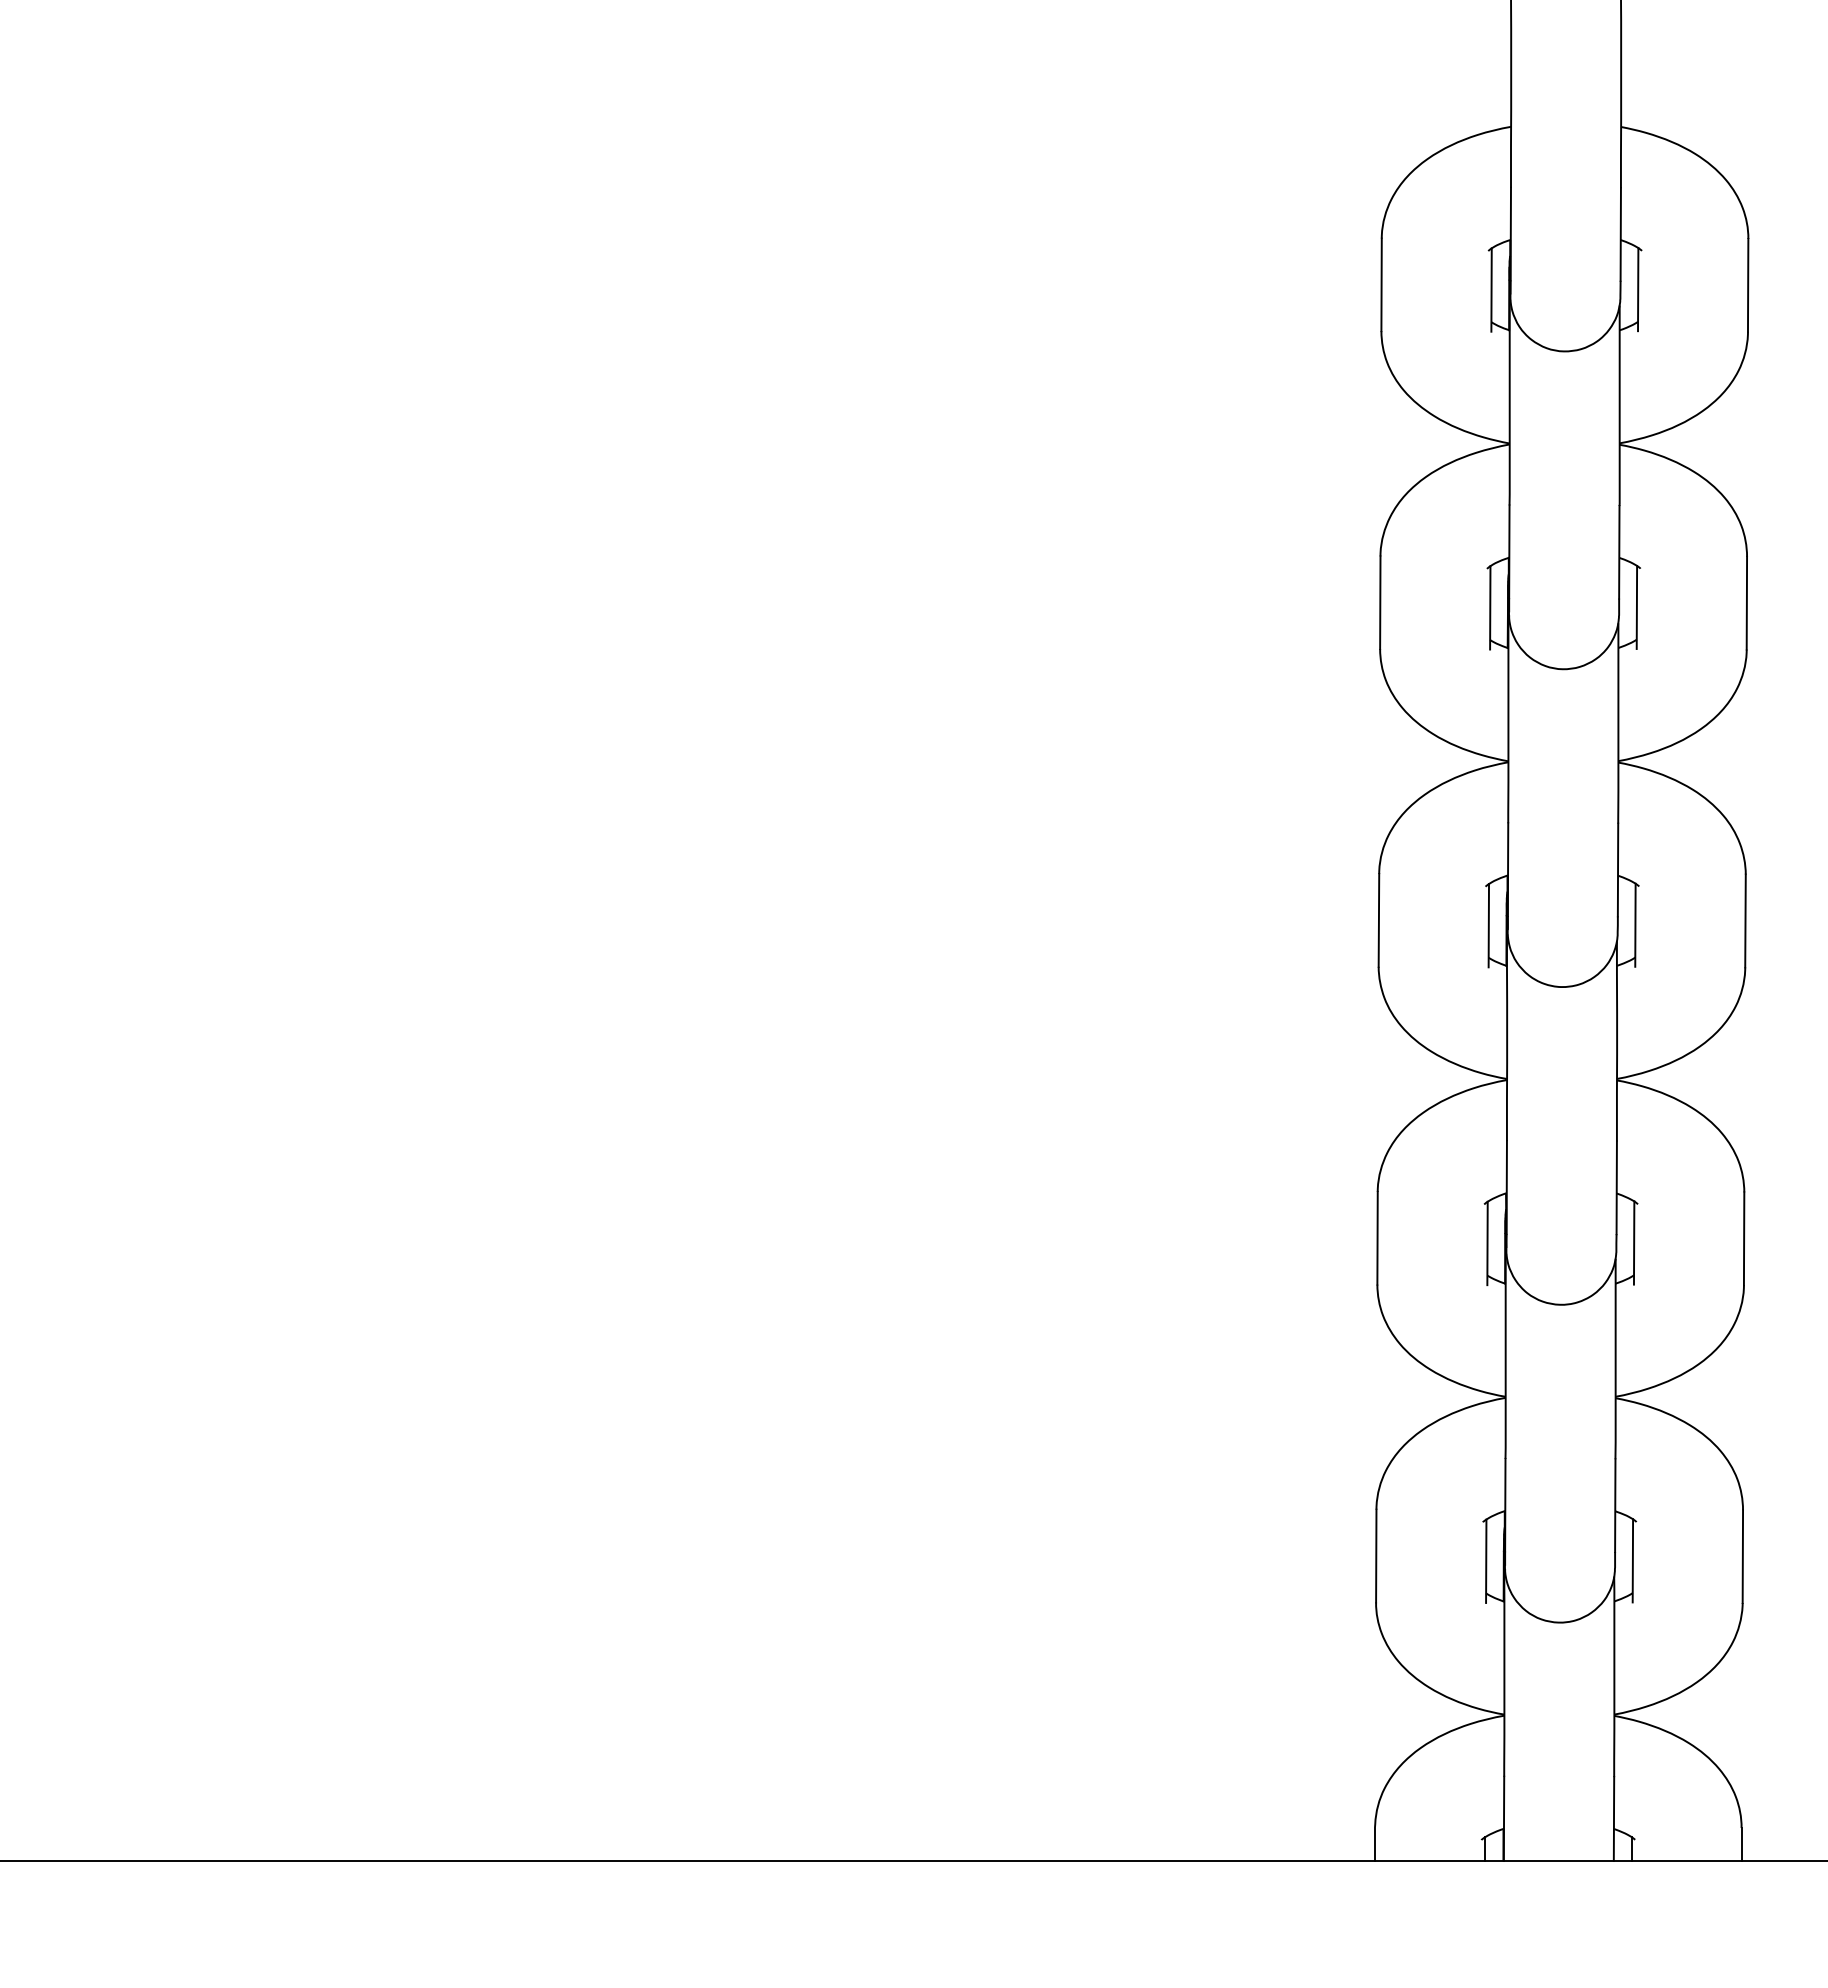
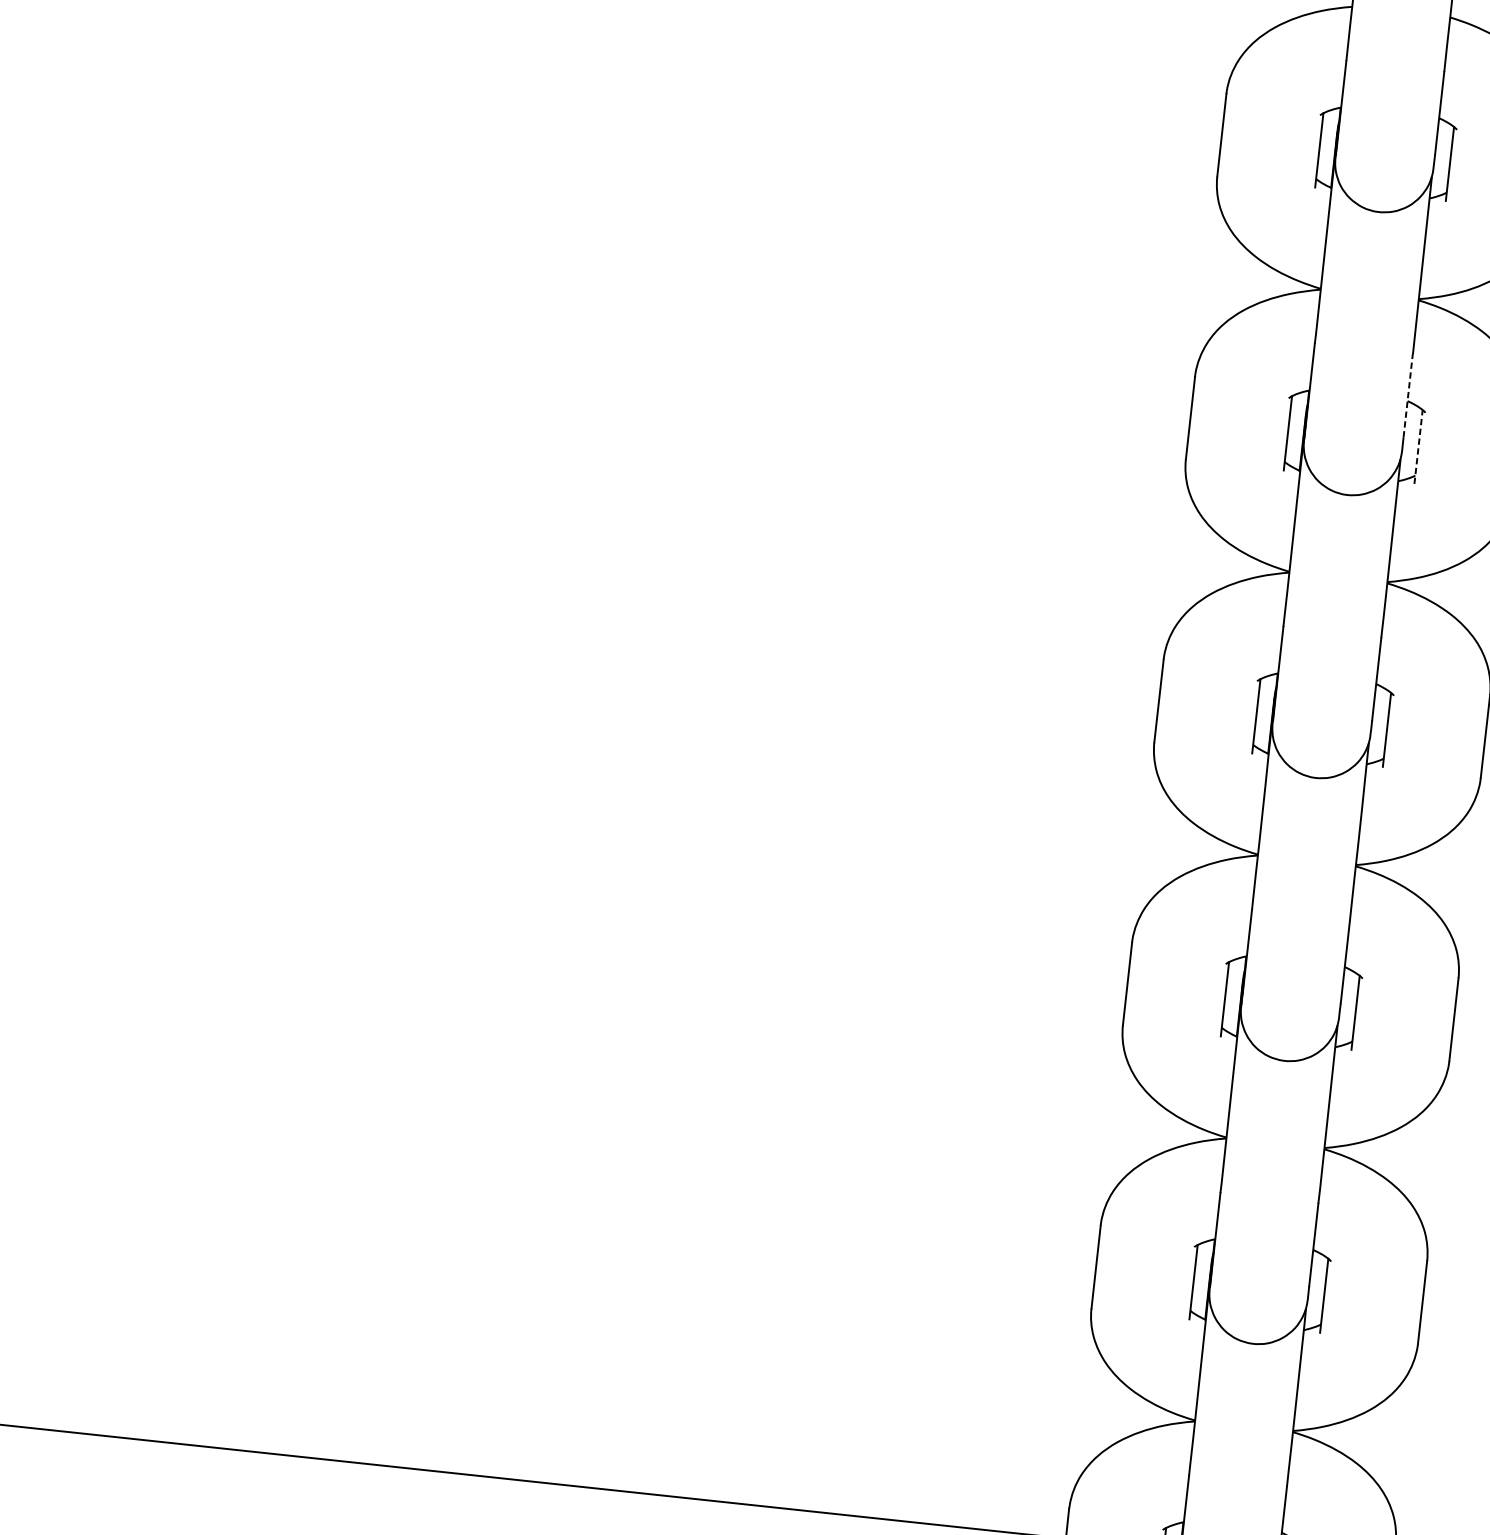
line: (1619, 551) -> (1408, 395), solid -> dashed
line: (1636, 607) -> (1418, 446), solid -> dashed

